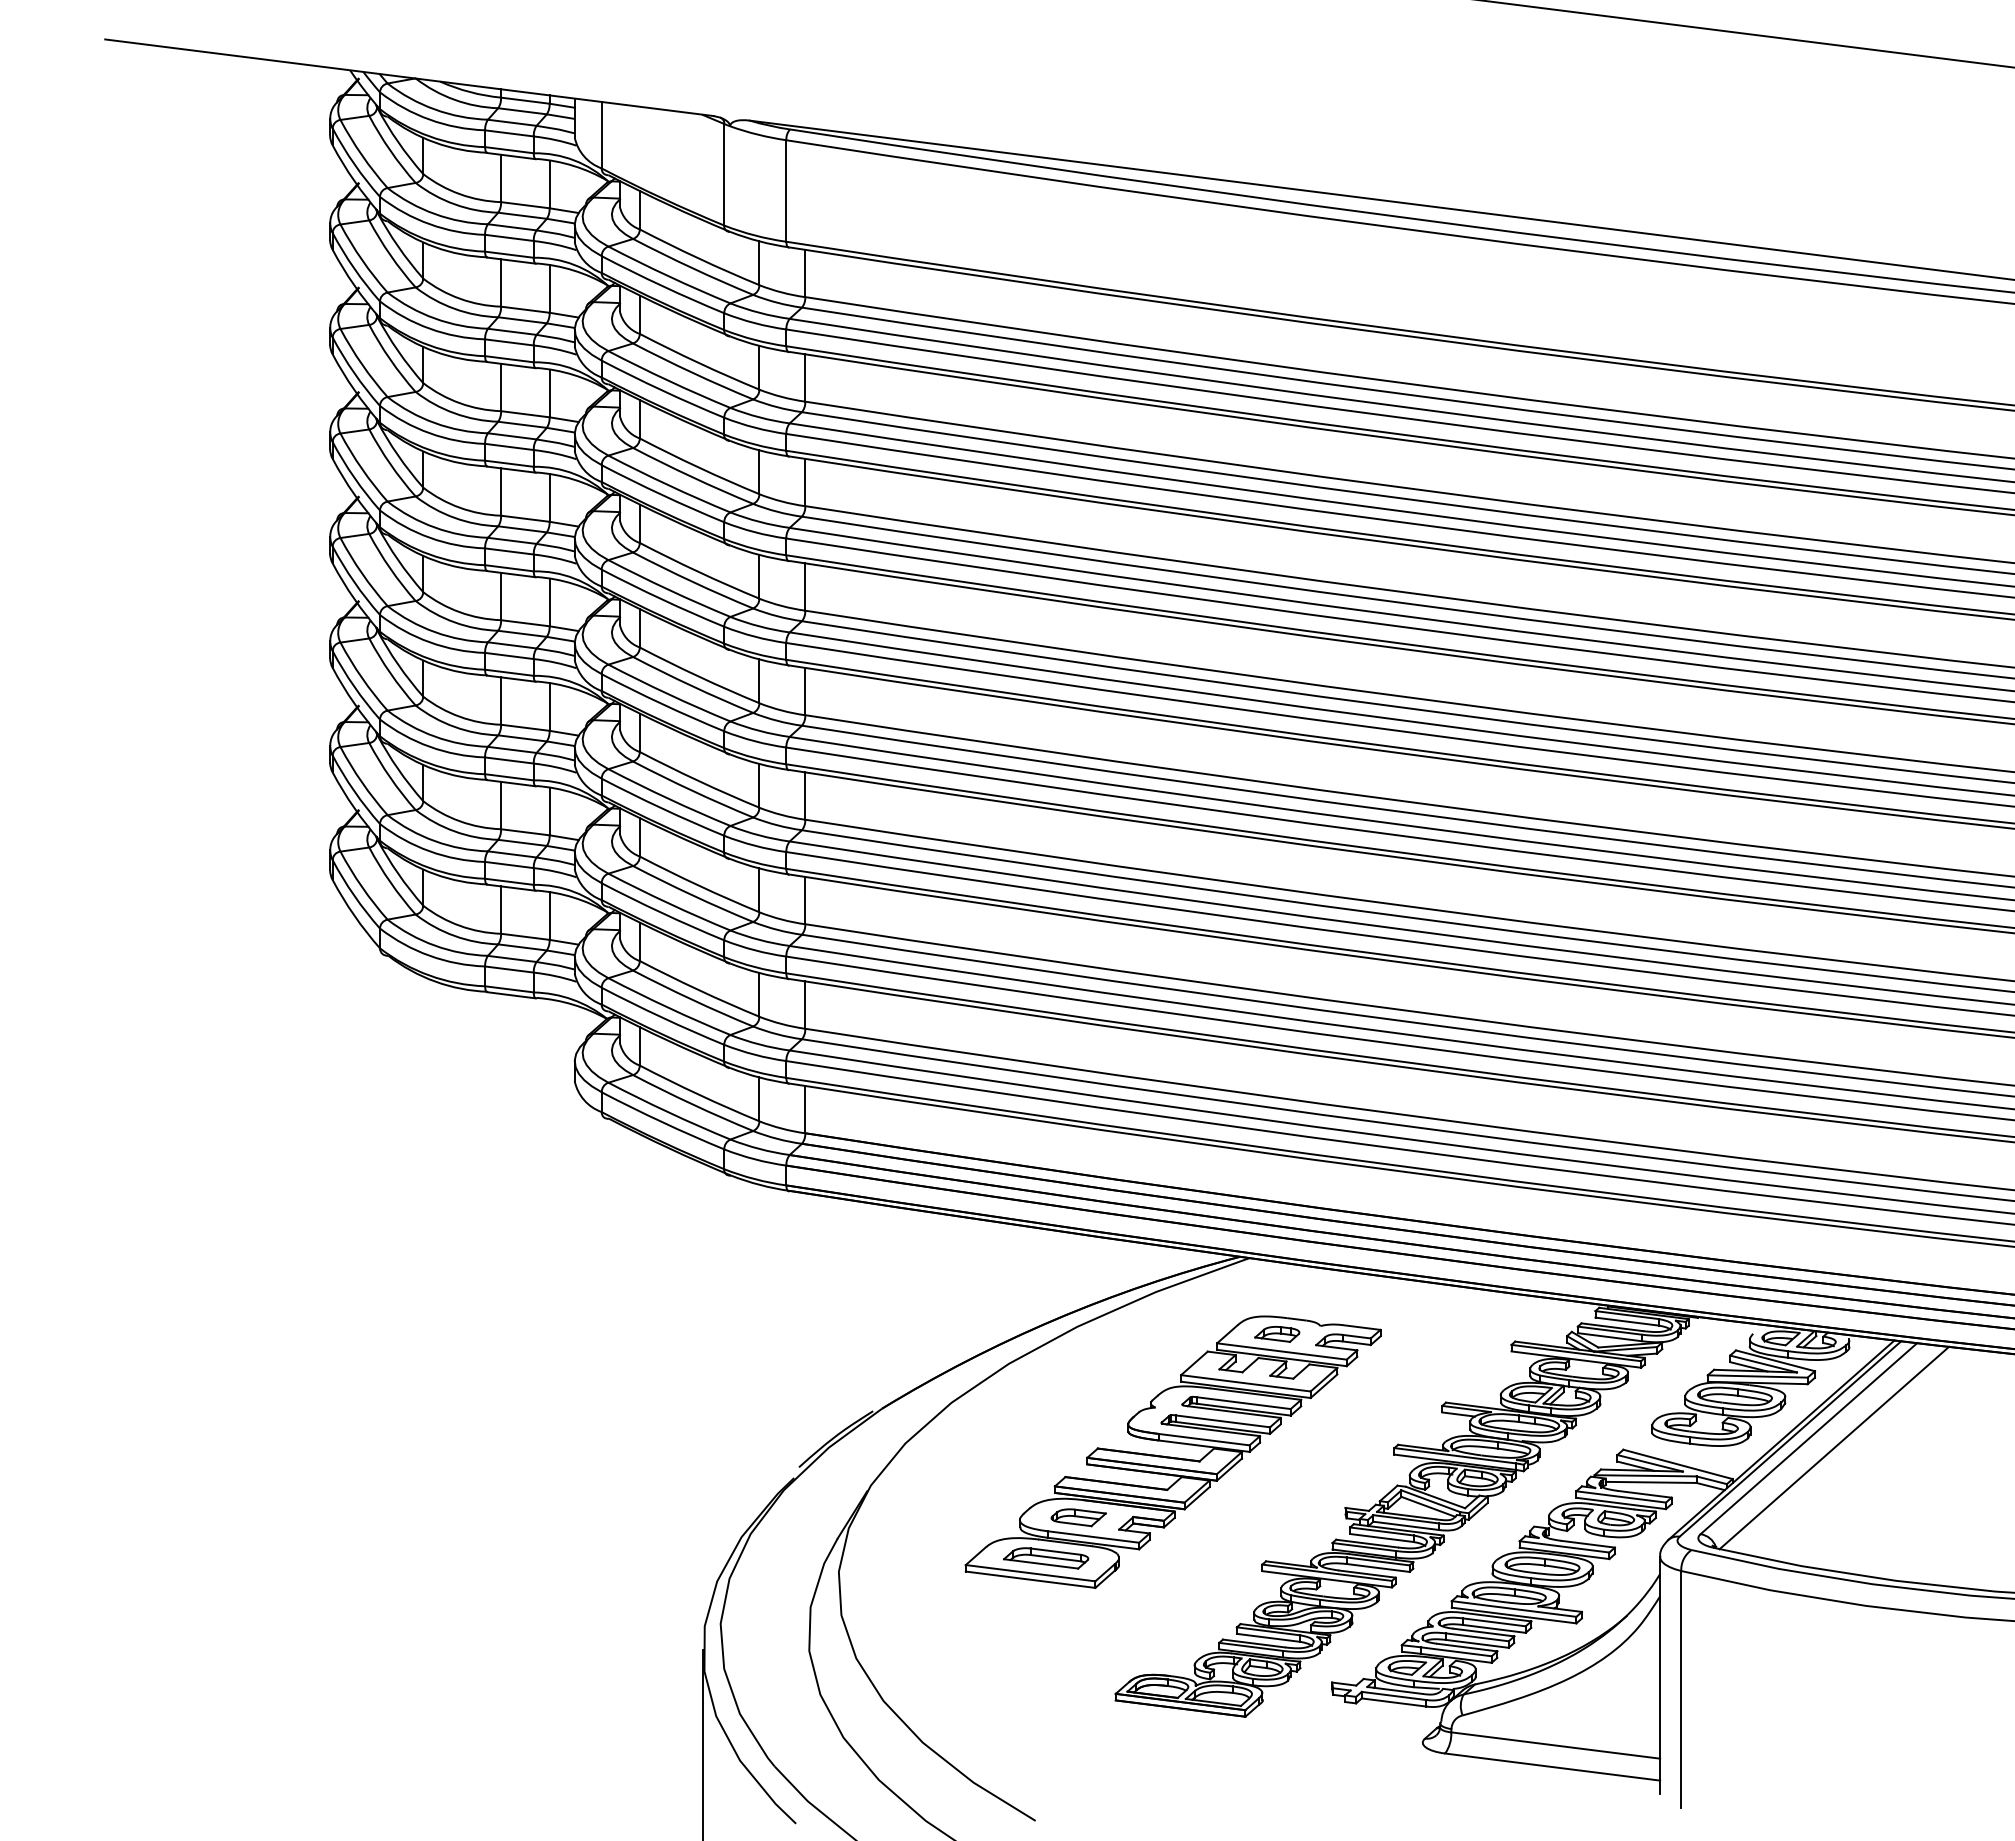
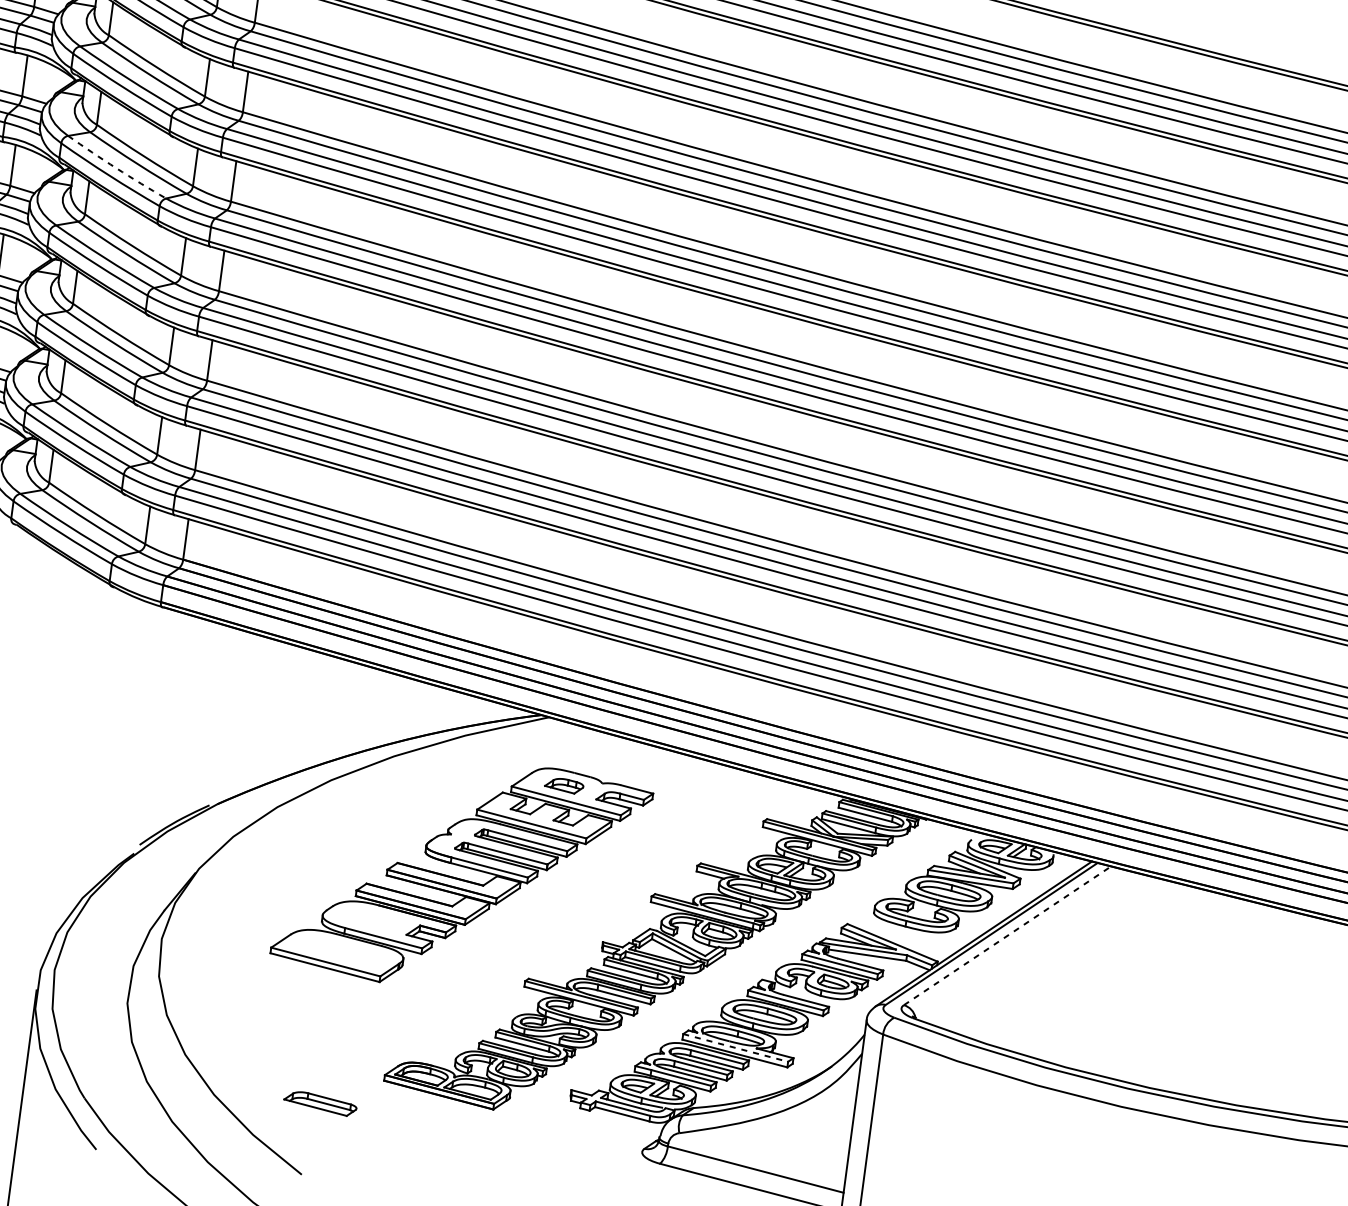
arc: (668, 694) -> (116, 168), solid -> dashed
line: (1809, 1438) -> (1008, 935), solid -> dashed
line: (1834, 1447) -> (1028, 946), removed
part: (1078, 1517) -> (373, 919), removed
part: (1046, 1558) -> (320, 1103), moved
line: (1514, 1609) -> (735, 1048), solid -> dashed

